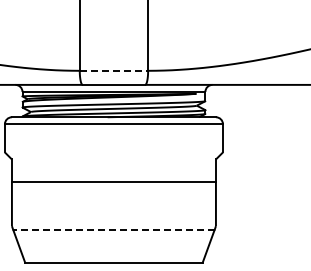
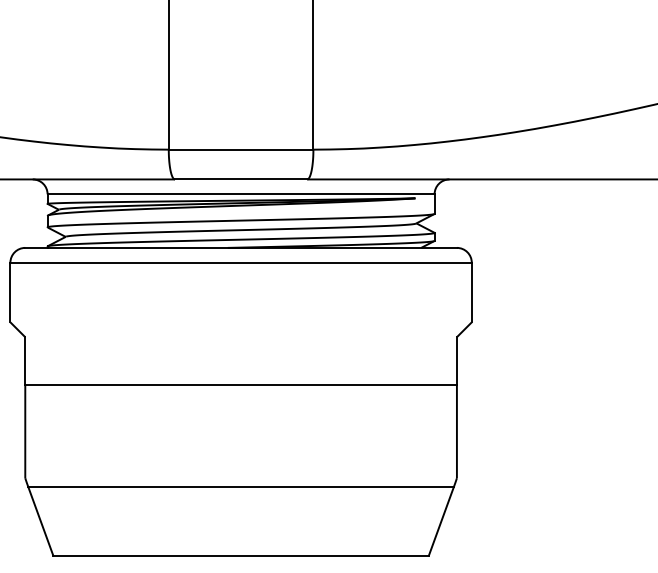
line: (114, 70) -> (242, 148), dashed -> solid
line: (113, 230) -> (240, 487), dashed -> solid

